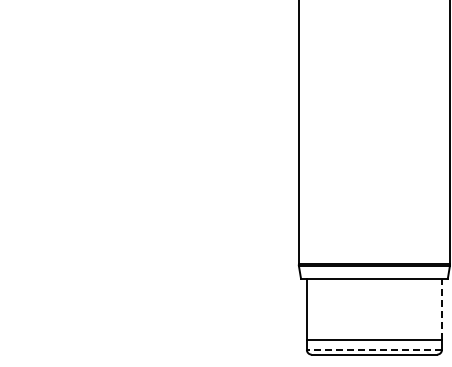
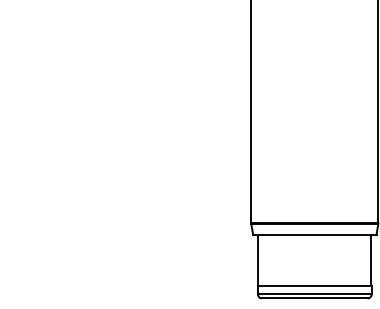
line: (441, 309) -> (371, 260), dashed -> solid
line: (374, 349) -> (314, 294), dashed -> solid

